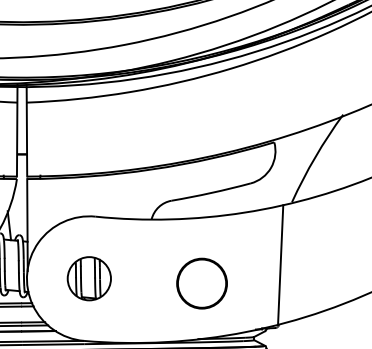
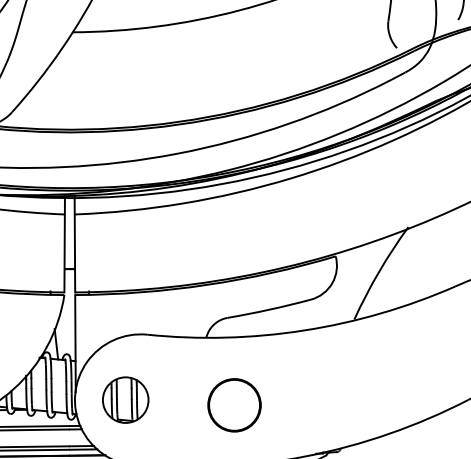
line: (280, 264) -> (342, 385), removed
part: (89, 278) -> (125, 399), moved
circle: (202, 283) -> (234, 405), moved

